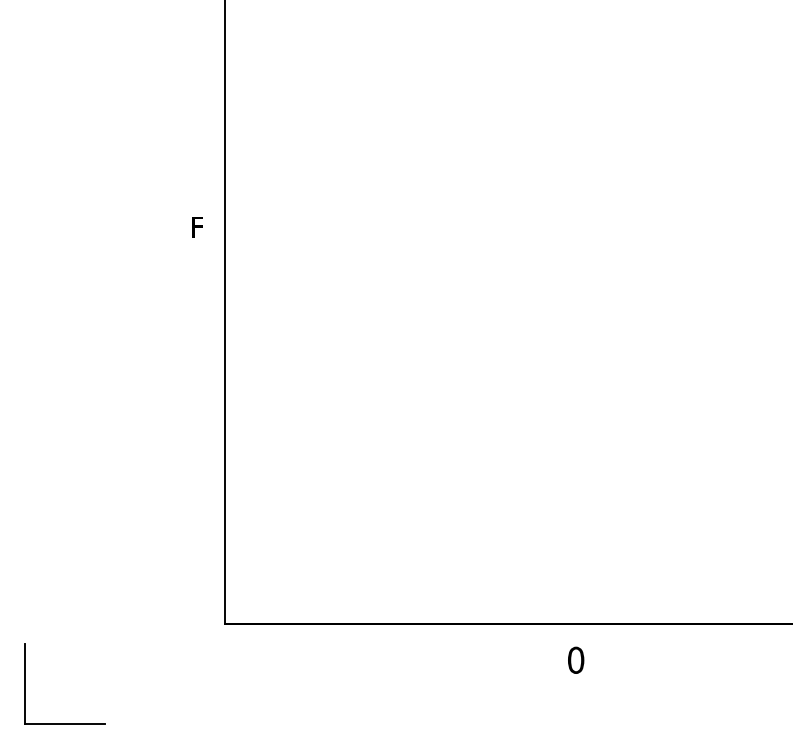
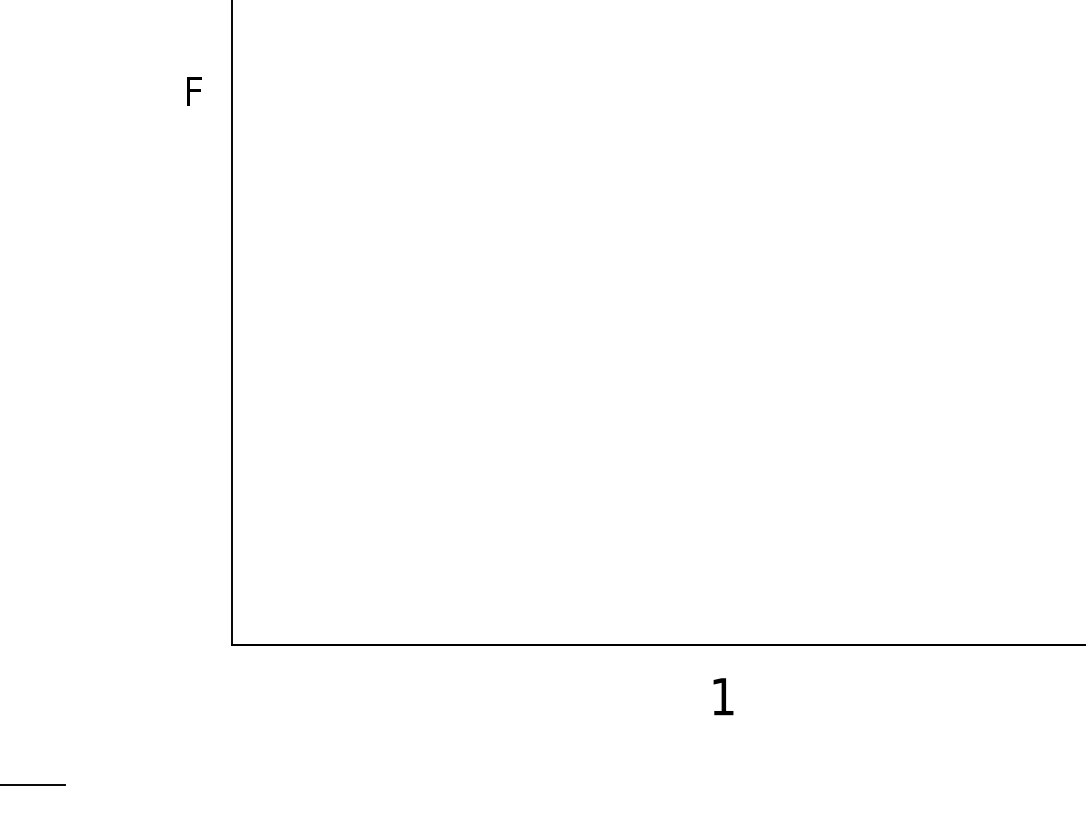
text: (576, 659) -> (723, 695), 0 -> 1

